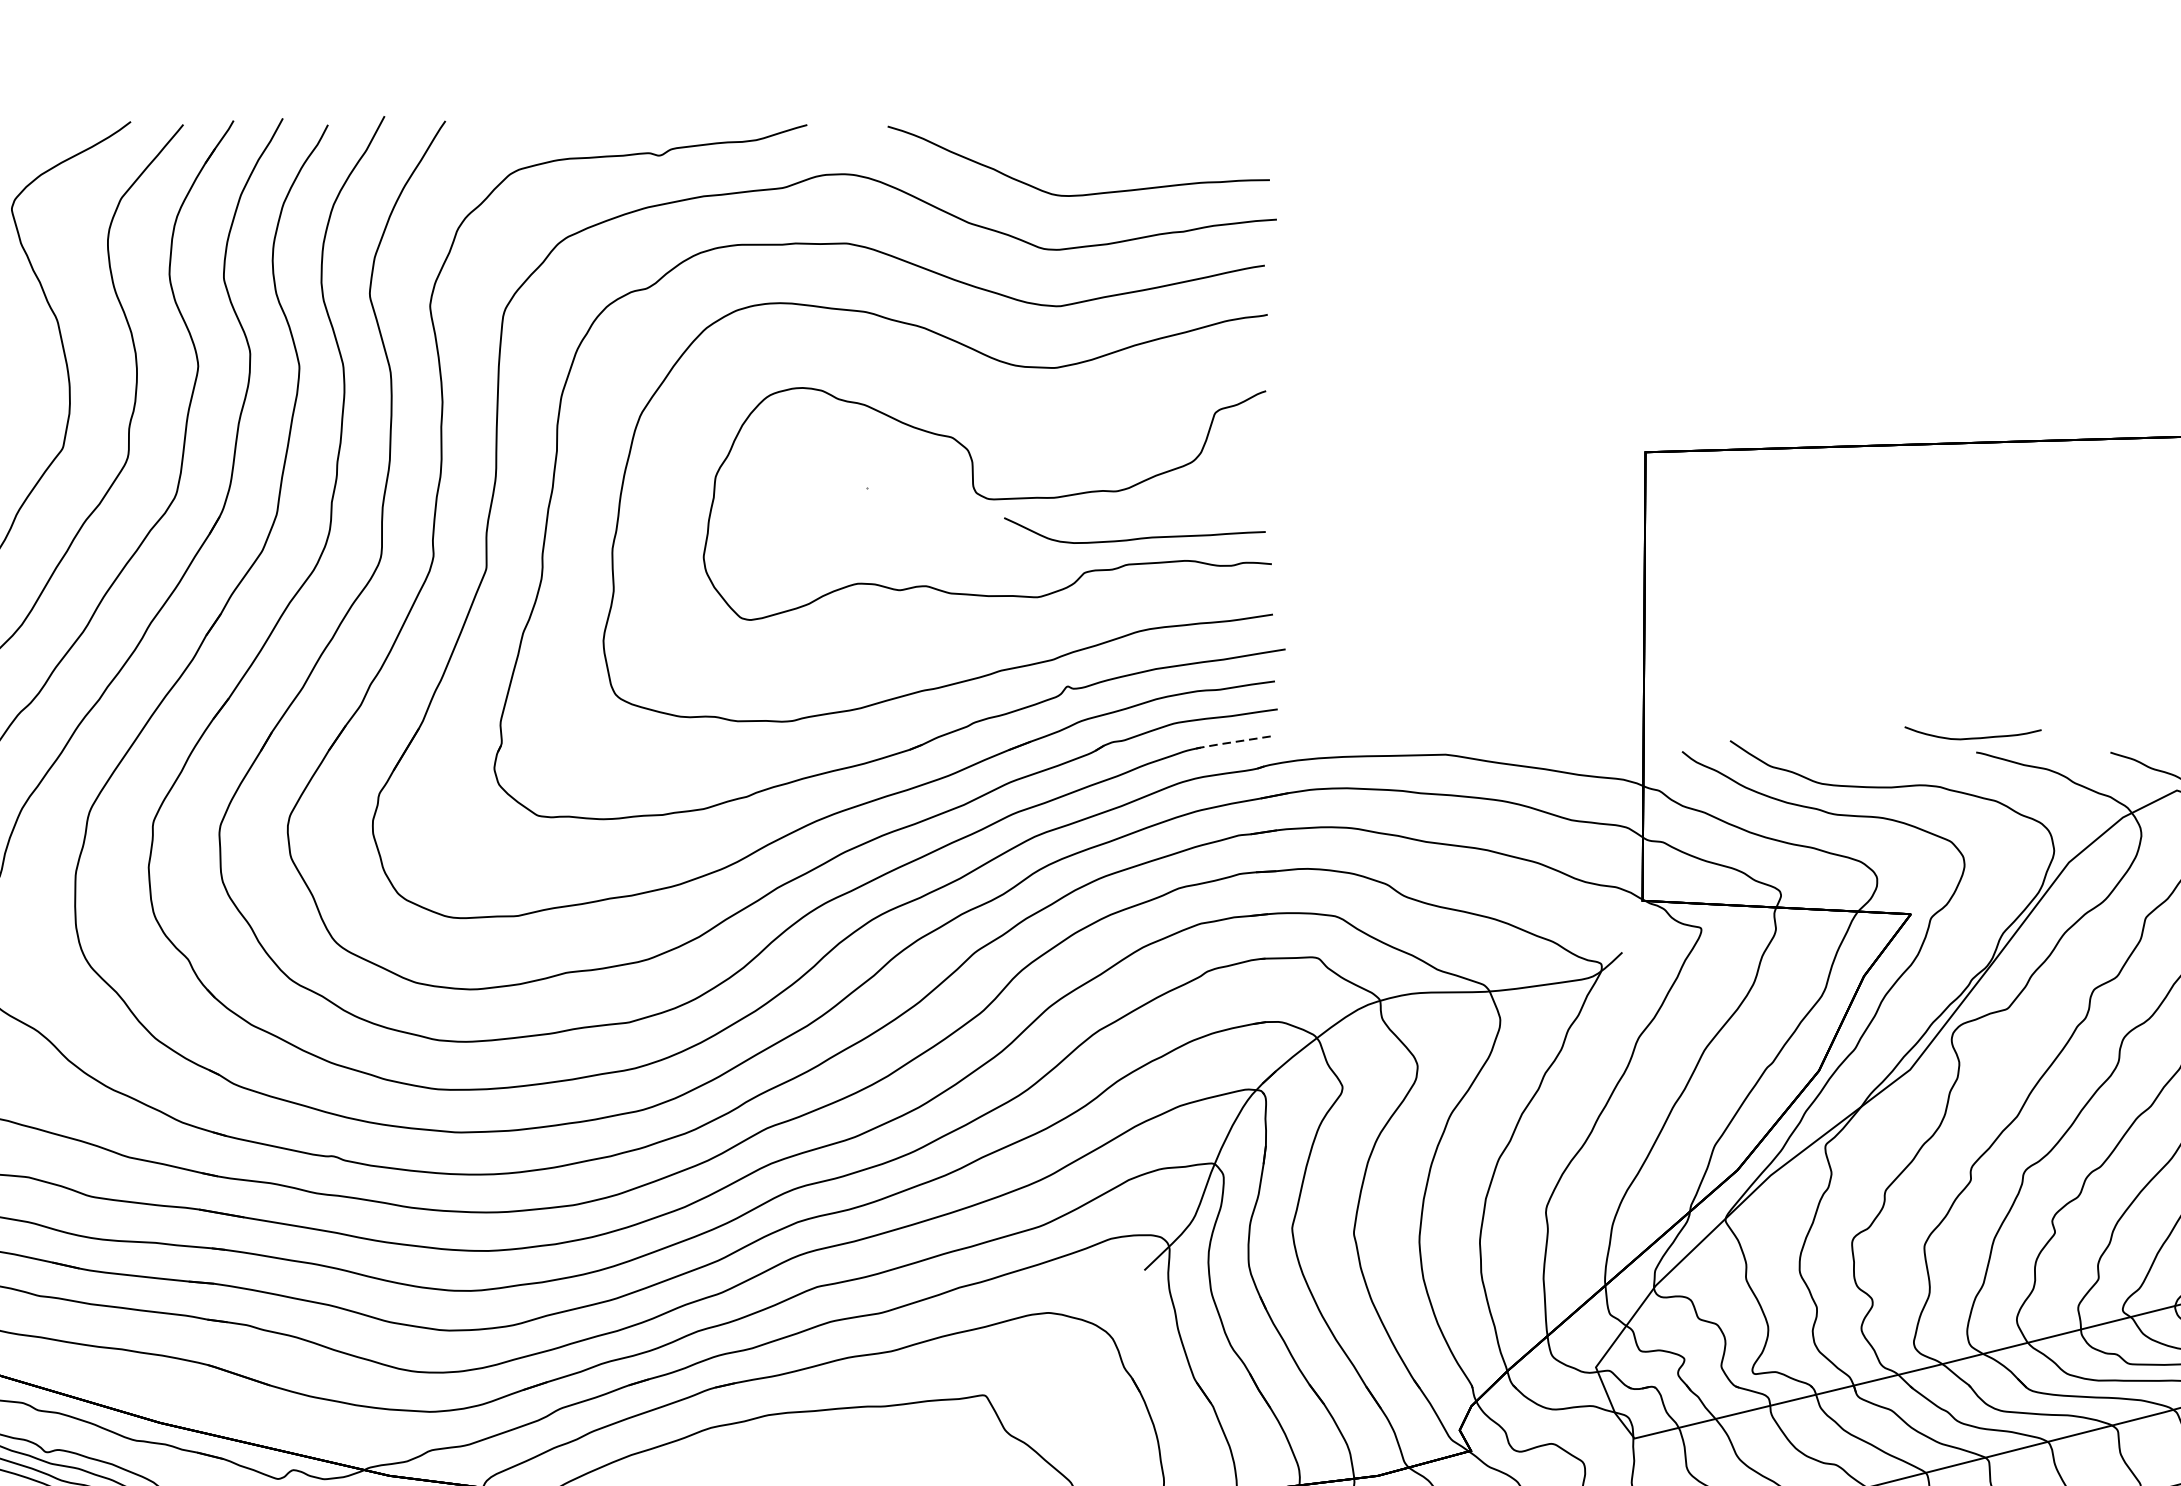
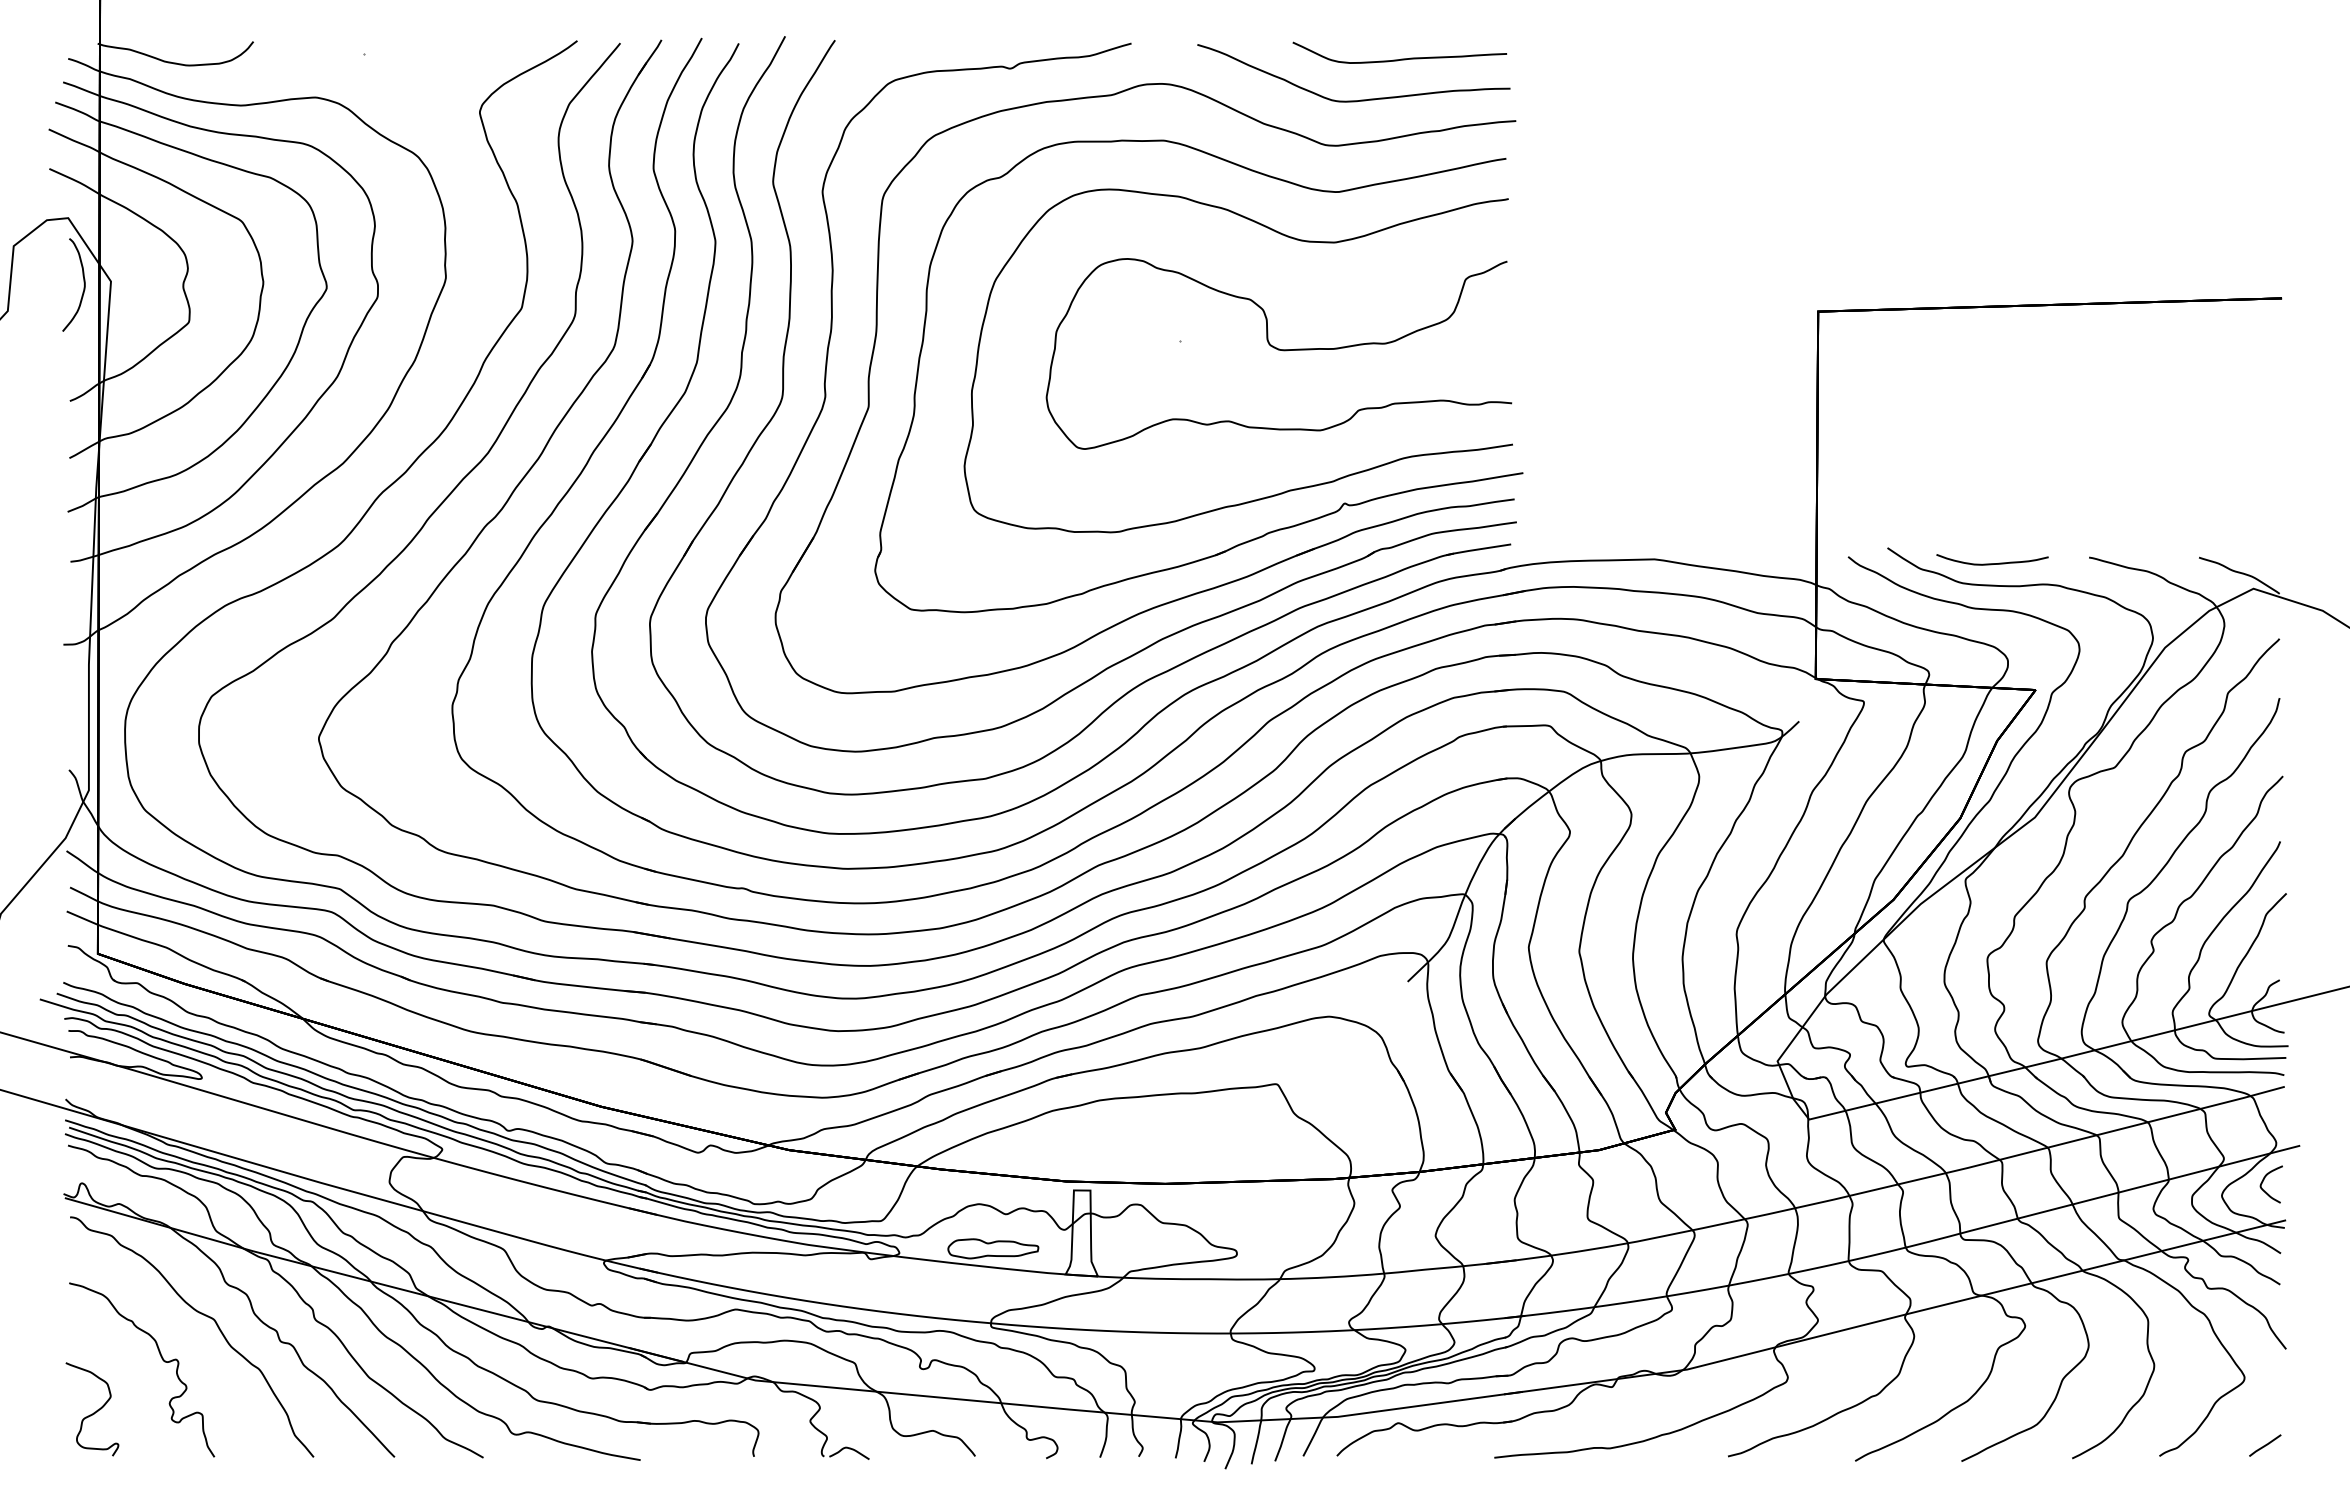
curve: (1136, 537) -> (1401, 58), moved
curve: (1973, 737) -> (1992, 563), moved
line: (1229, 742) -> (1477, 549), dashed -> solid

